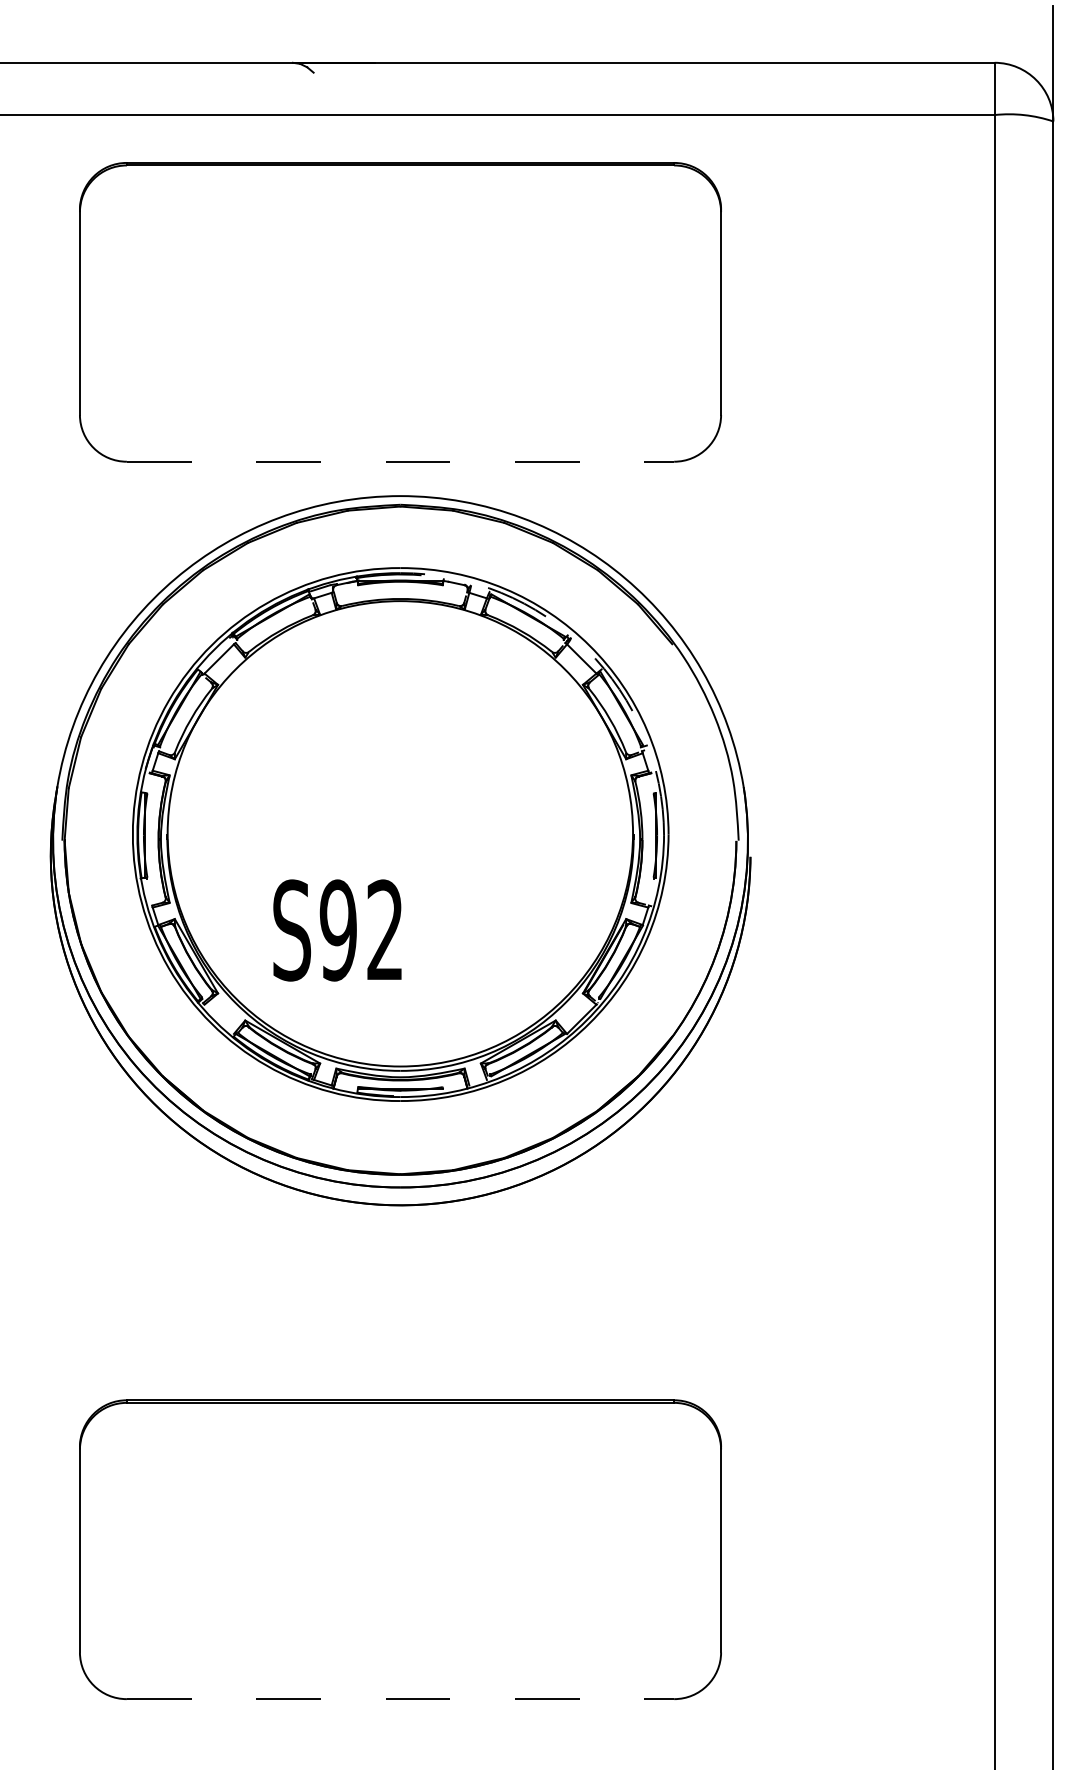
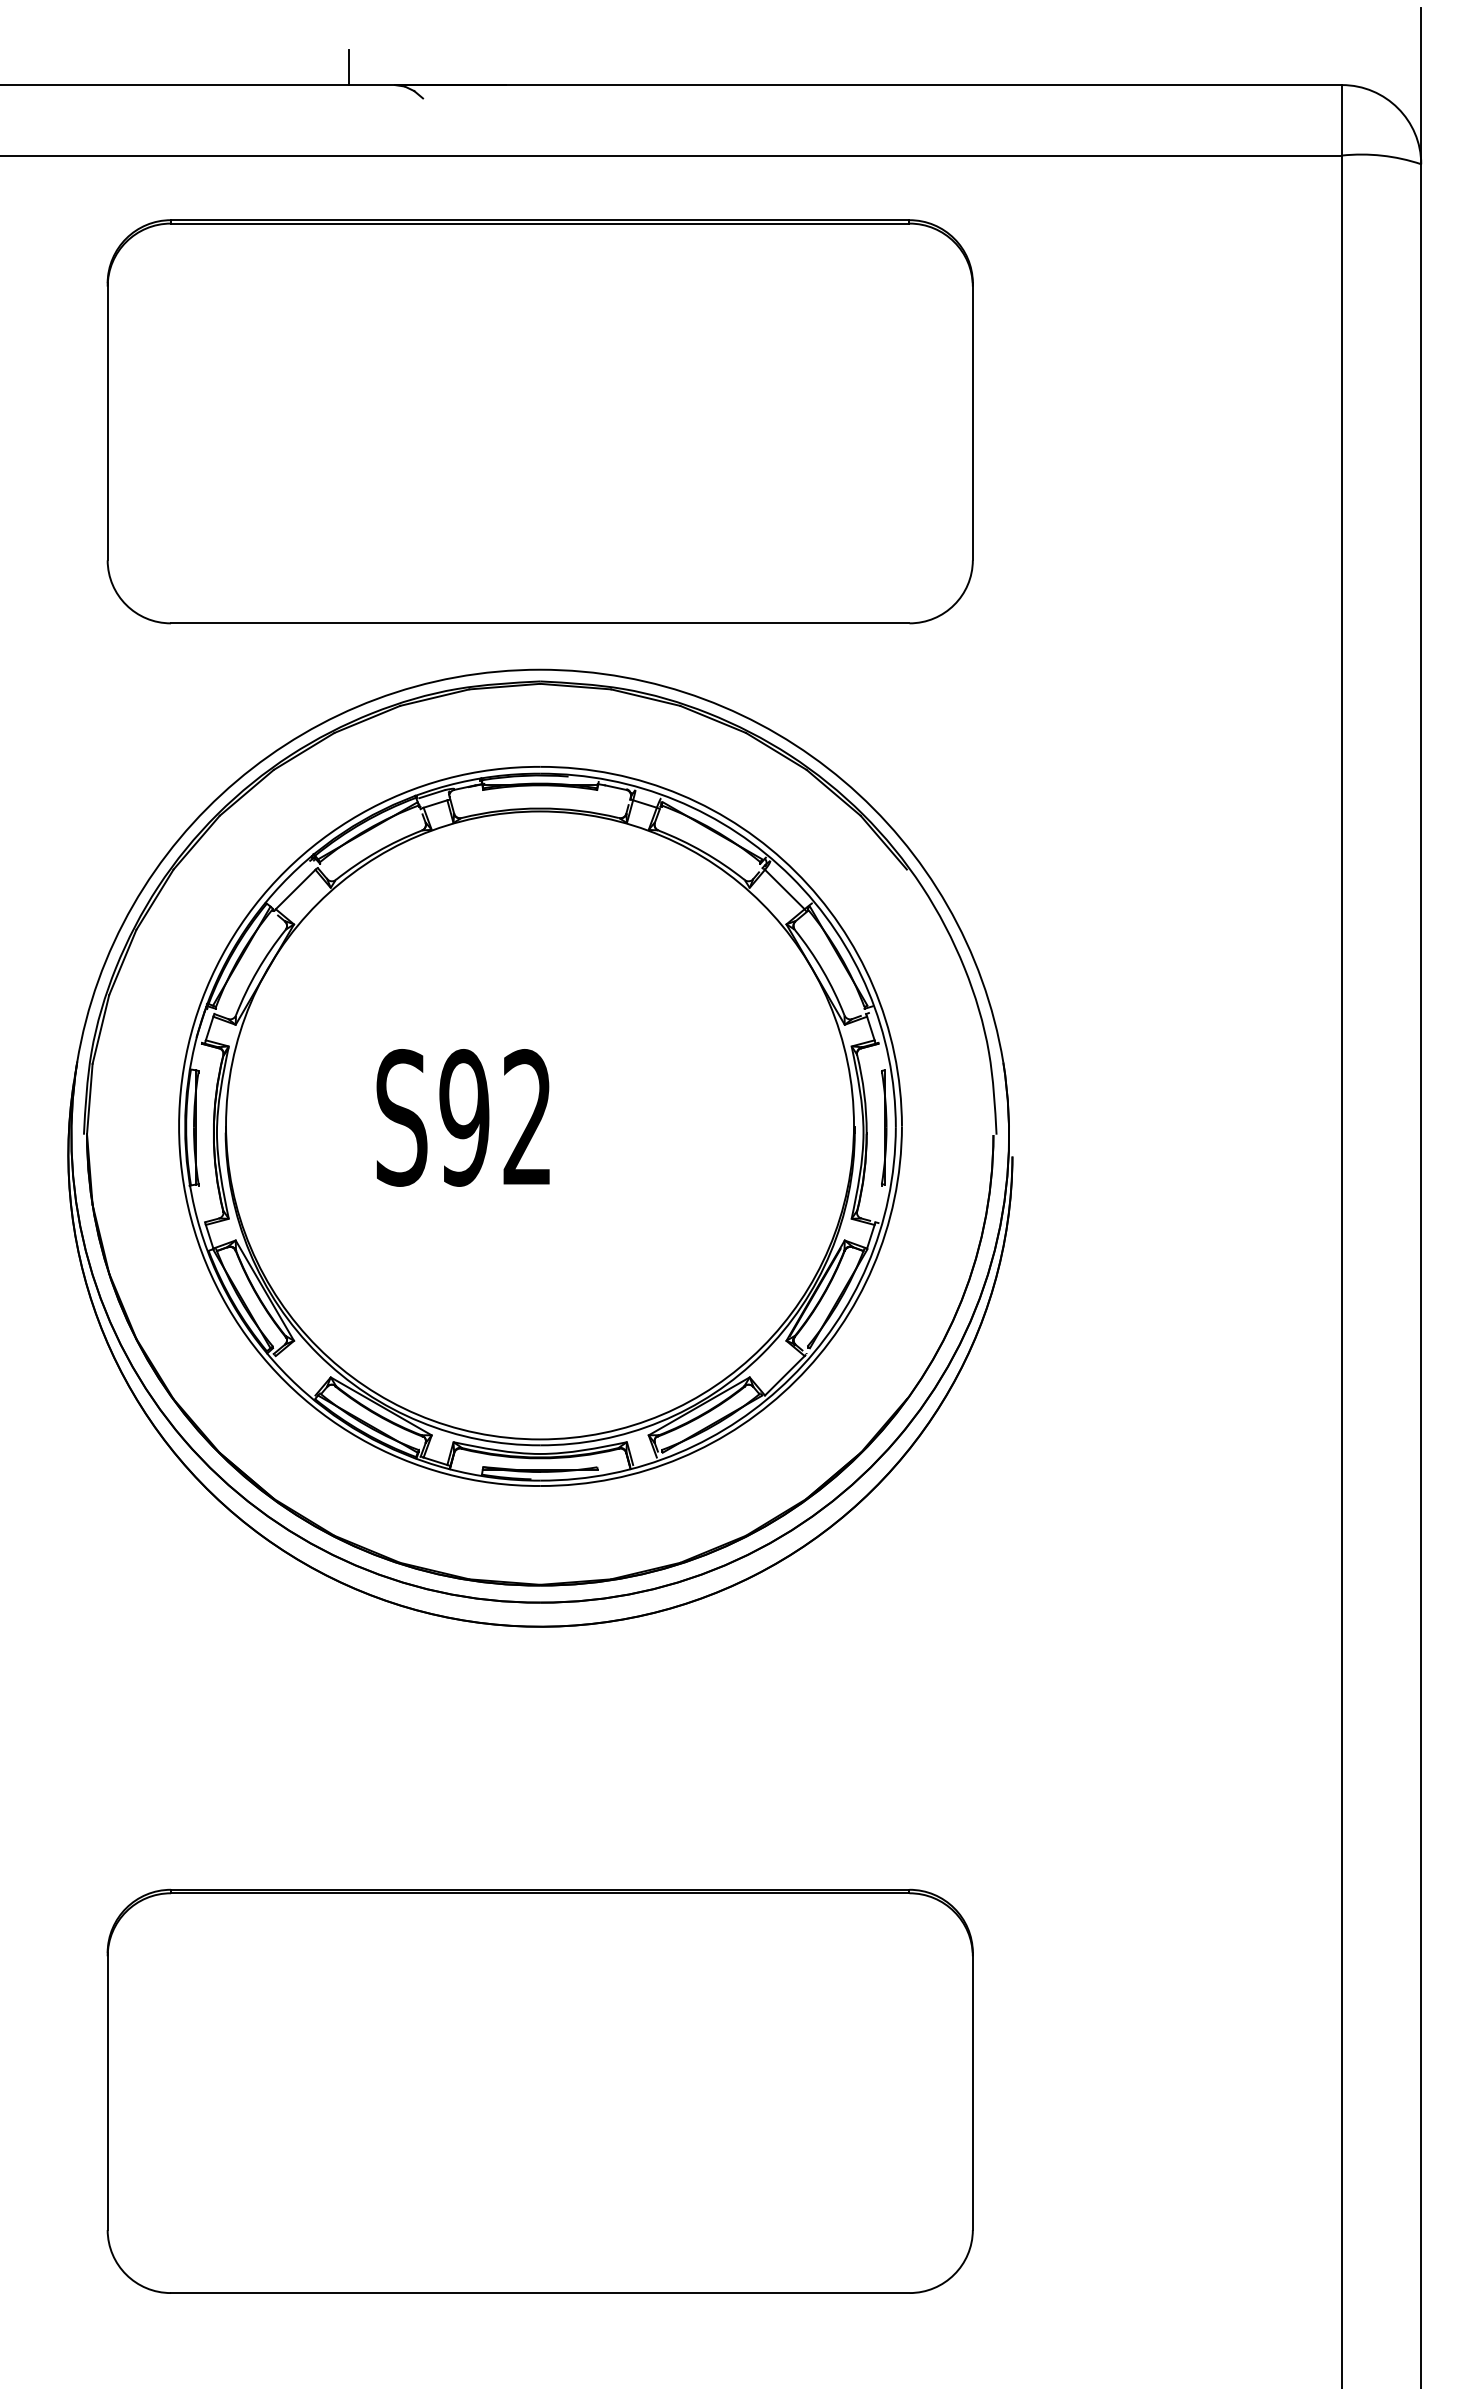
line: (259, 49) -> (349, 67), added
line: (400, 461) -> (540, 623), dashed -> solid
arc: (586, 649) -> (791, 876), dashed -> solid
text: (336, 930) -> (462, 1117), moved
line: (400, 1699) -> (540, 2293), dashed -> solid

